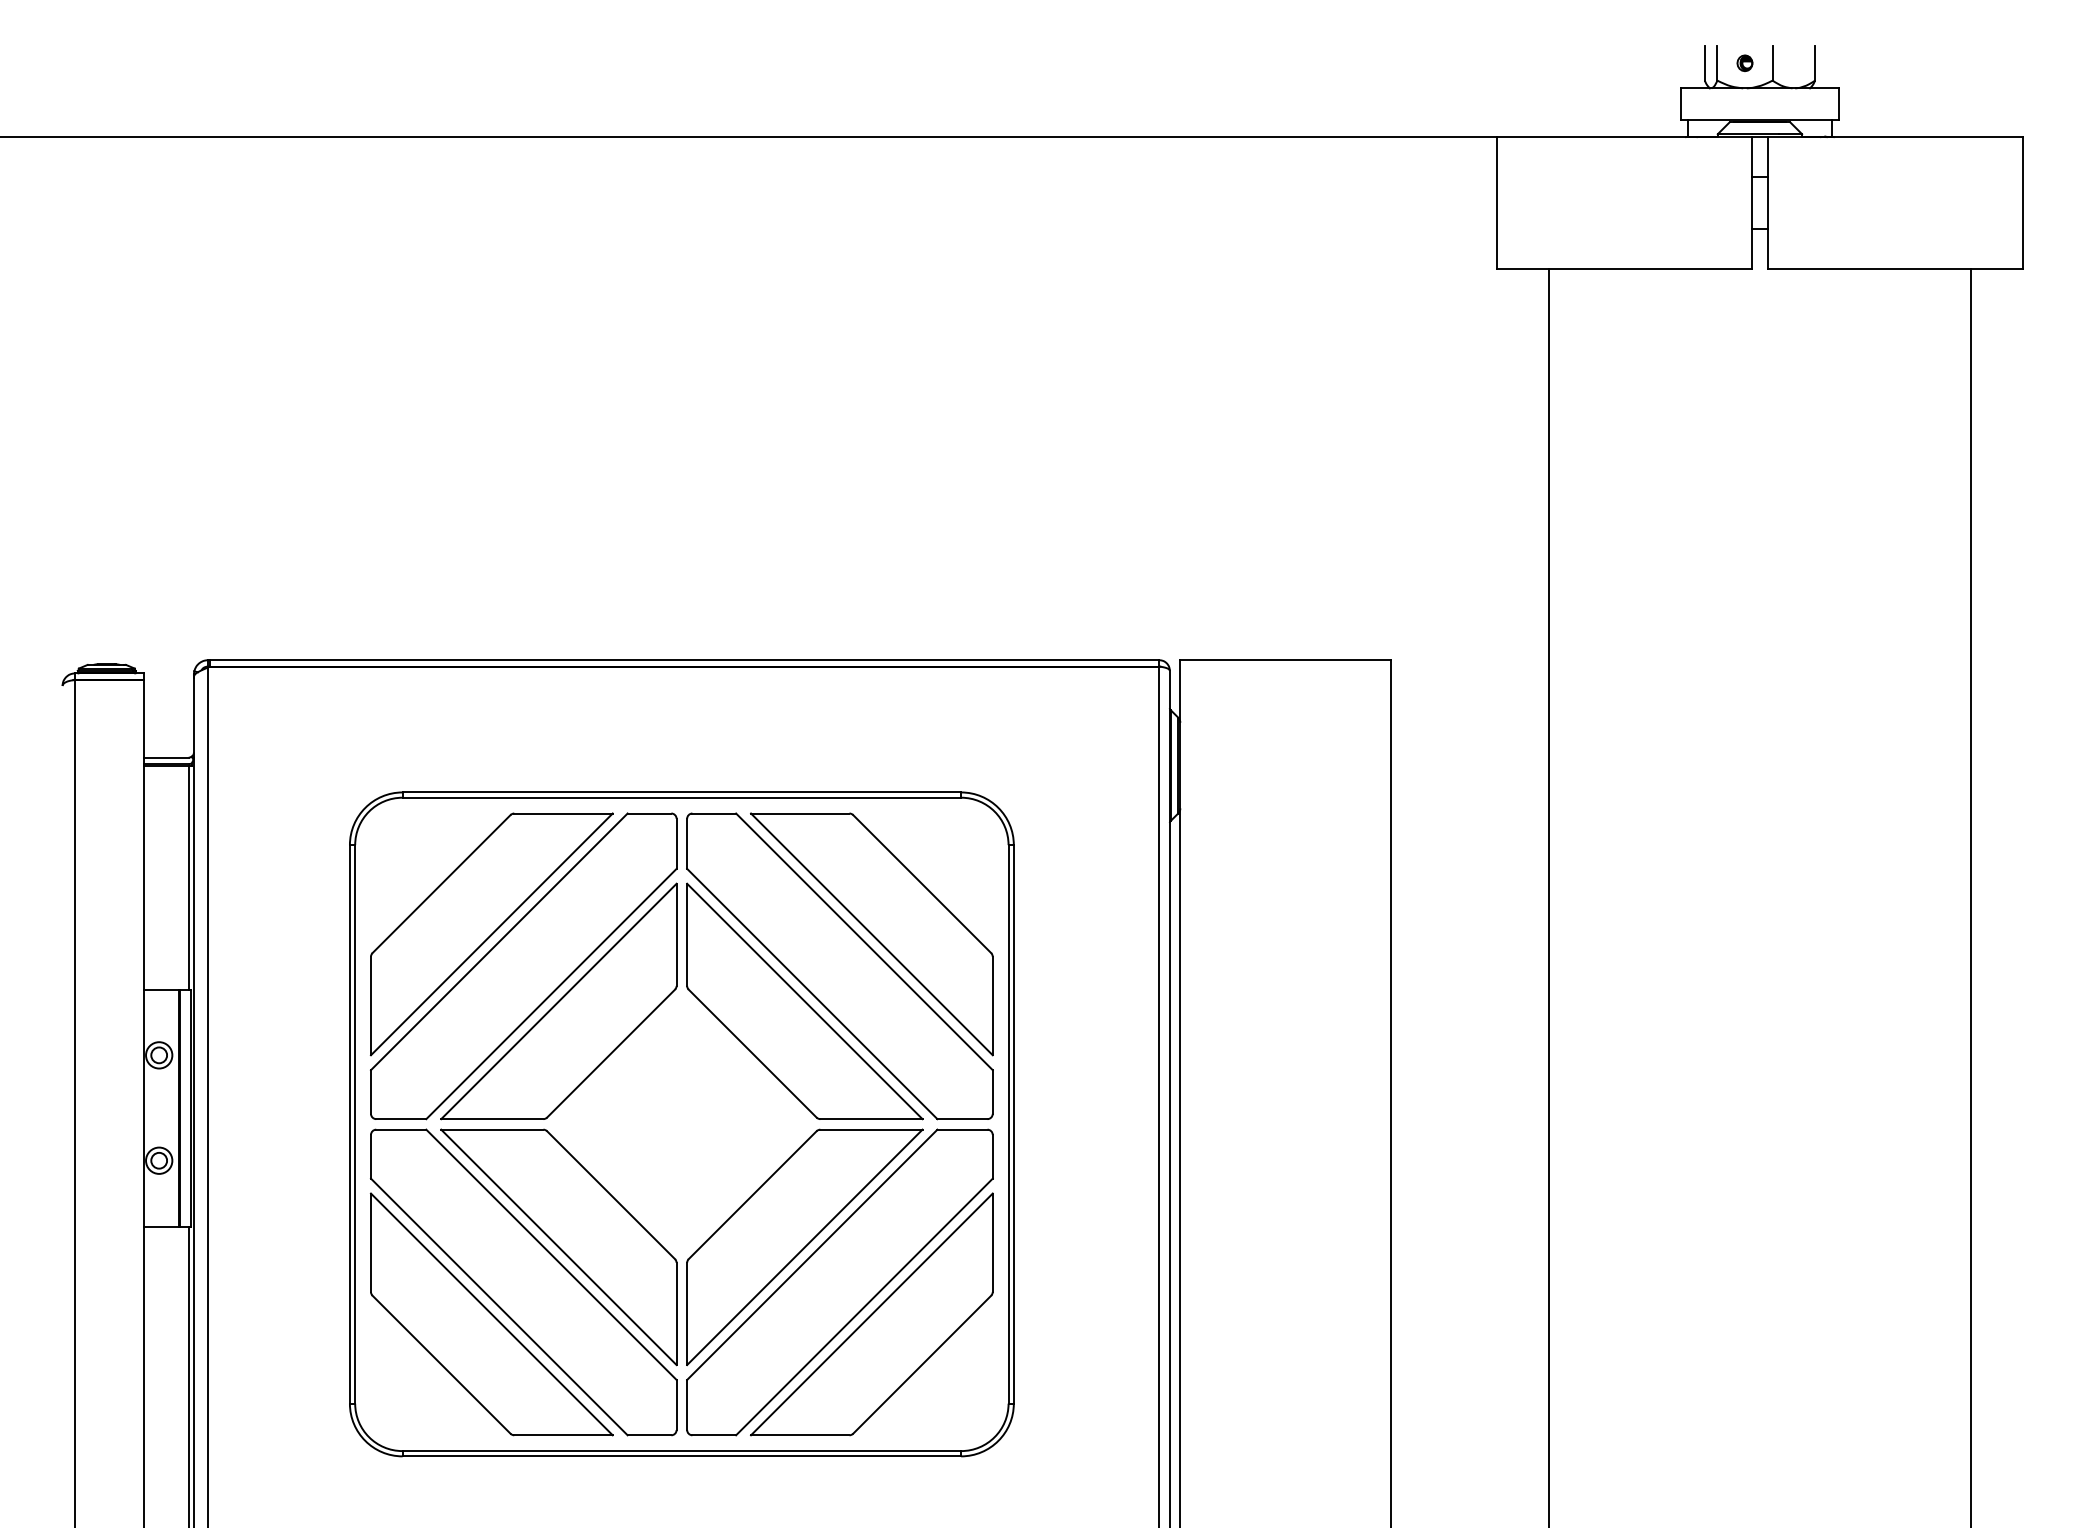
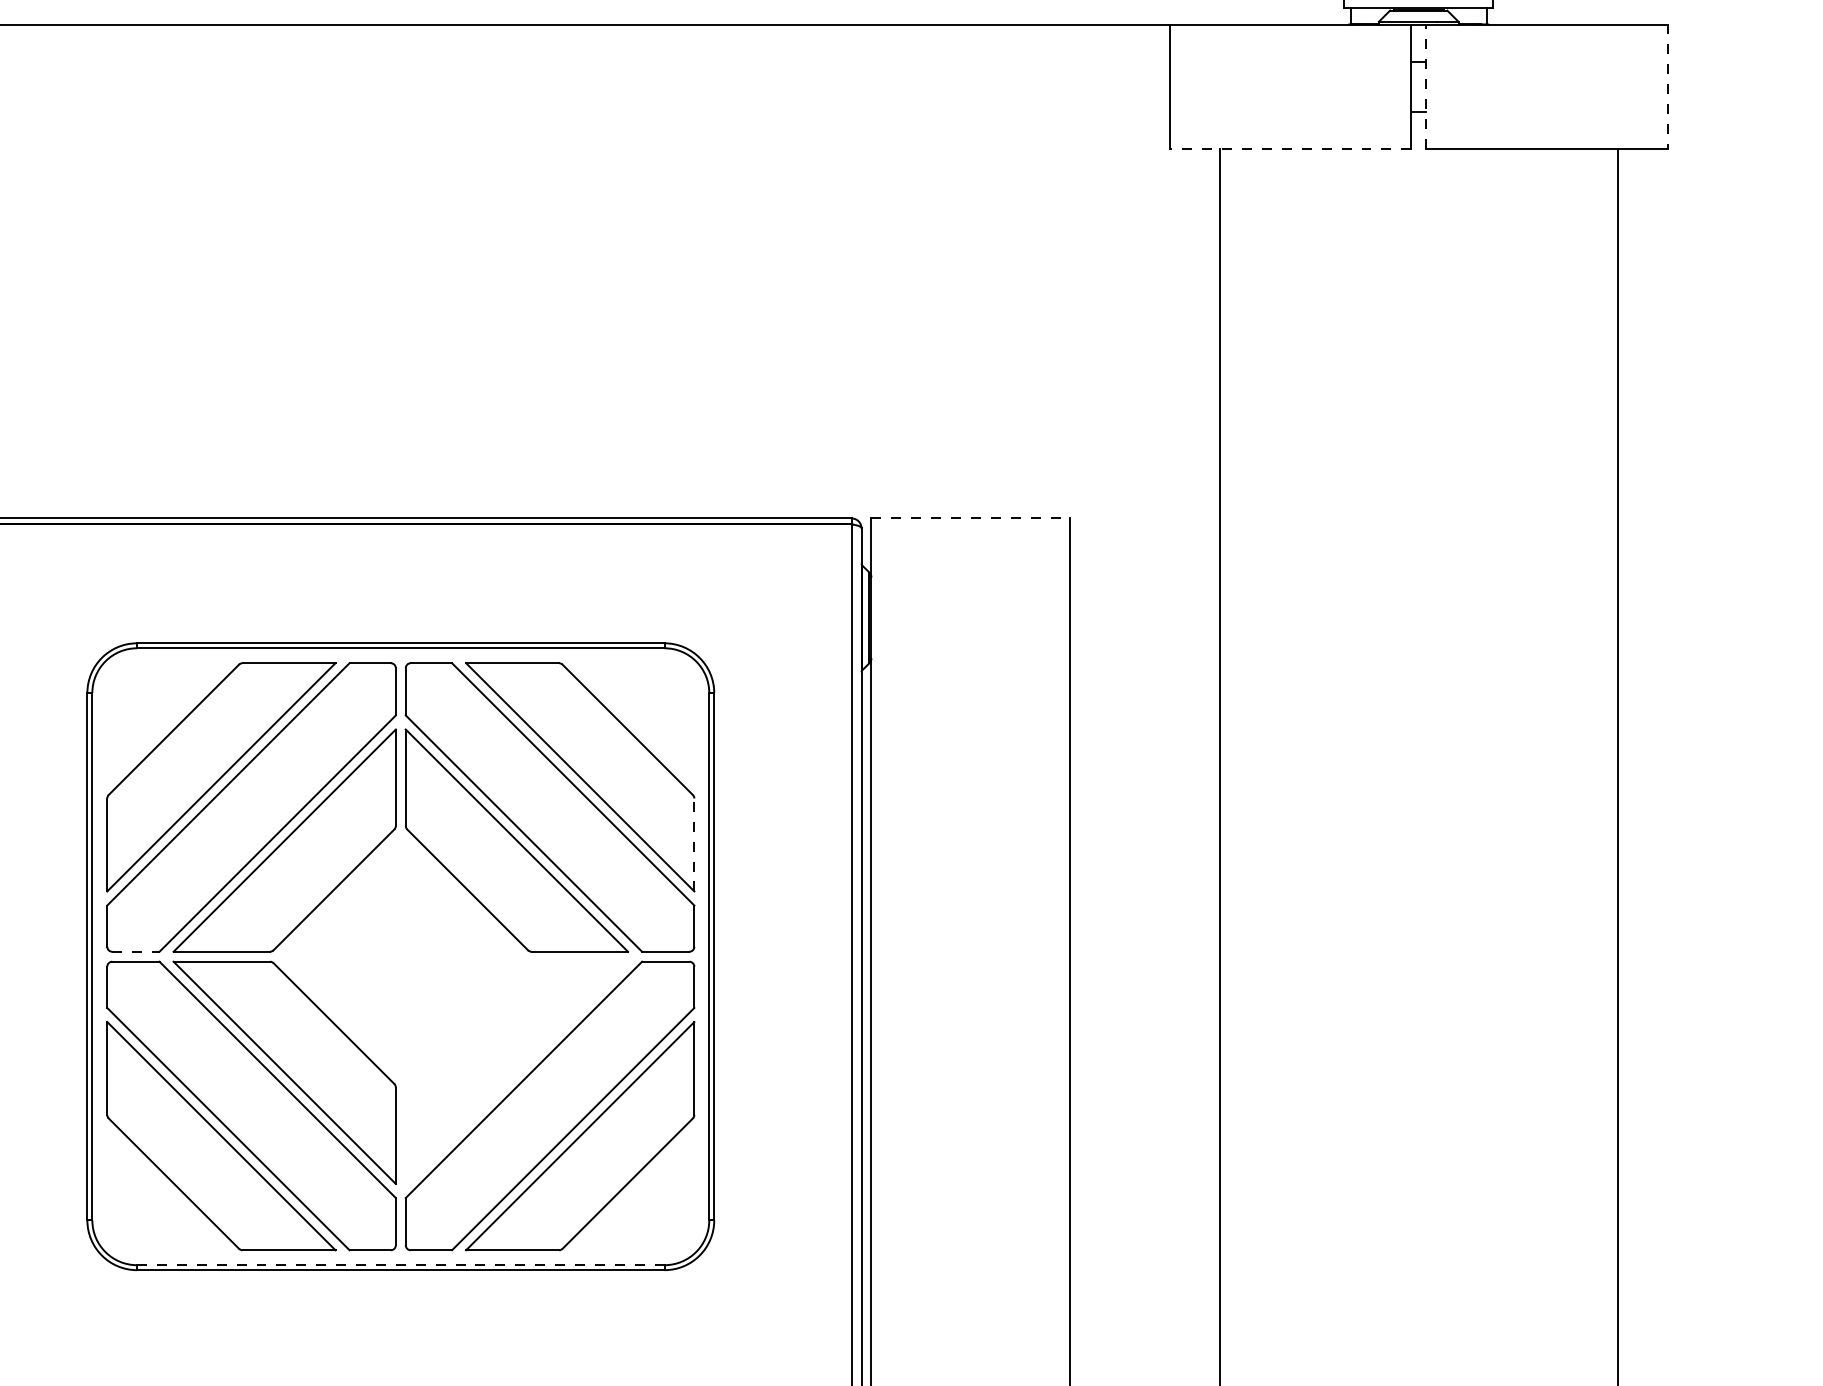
line: (1767, 202) -> (1425, 86), solid -> dashed
line: (2023, 202) -> (1667, 86), solid -> dashed
line: (1624, 268) -> (1290, 148), solid -> dashed
line: (1286, 660) -> (971, 518), solid -> dashed
line: (992, 1005) -> (694, 844), solid -> dashed
line: (401, 1119) -> (136, 952), solid -> dashed
part: (804, 1247) -> (516, 1072), removed
line: (682, 1451) -> (401, 1265), solid -> dashed

